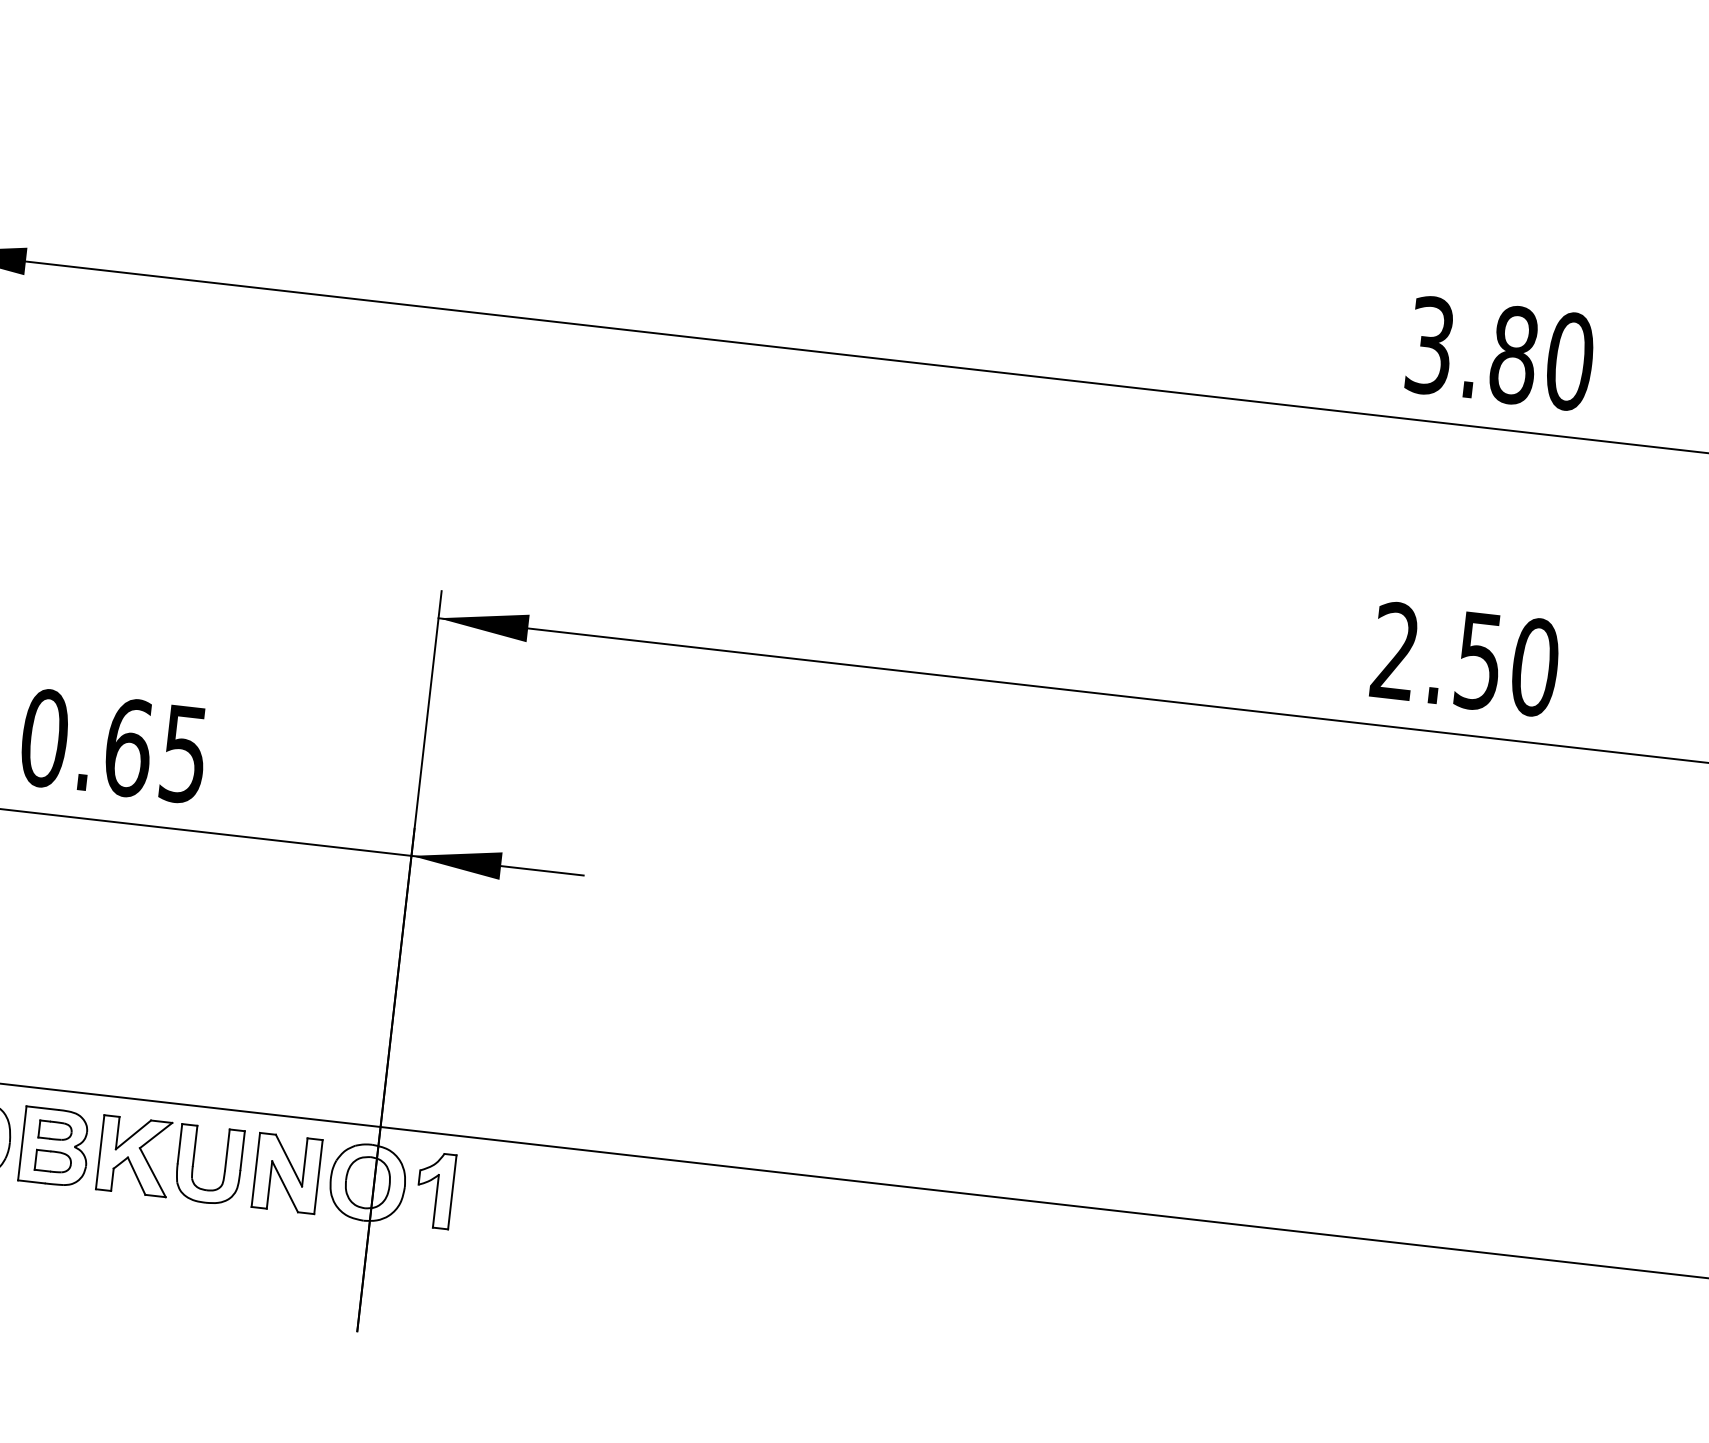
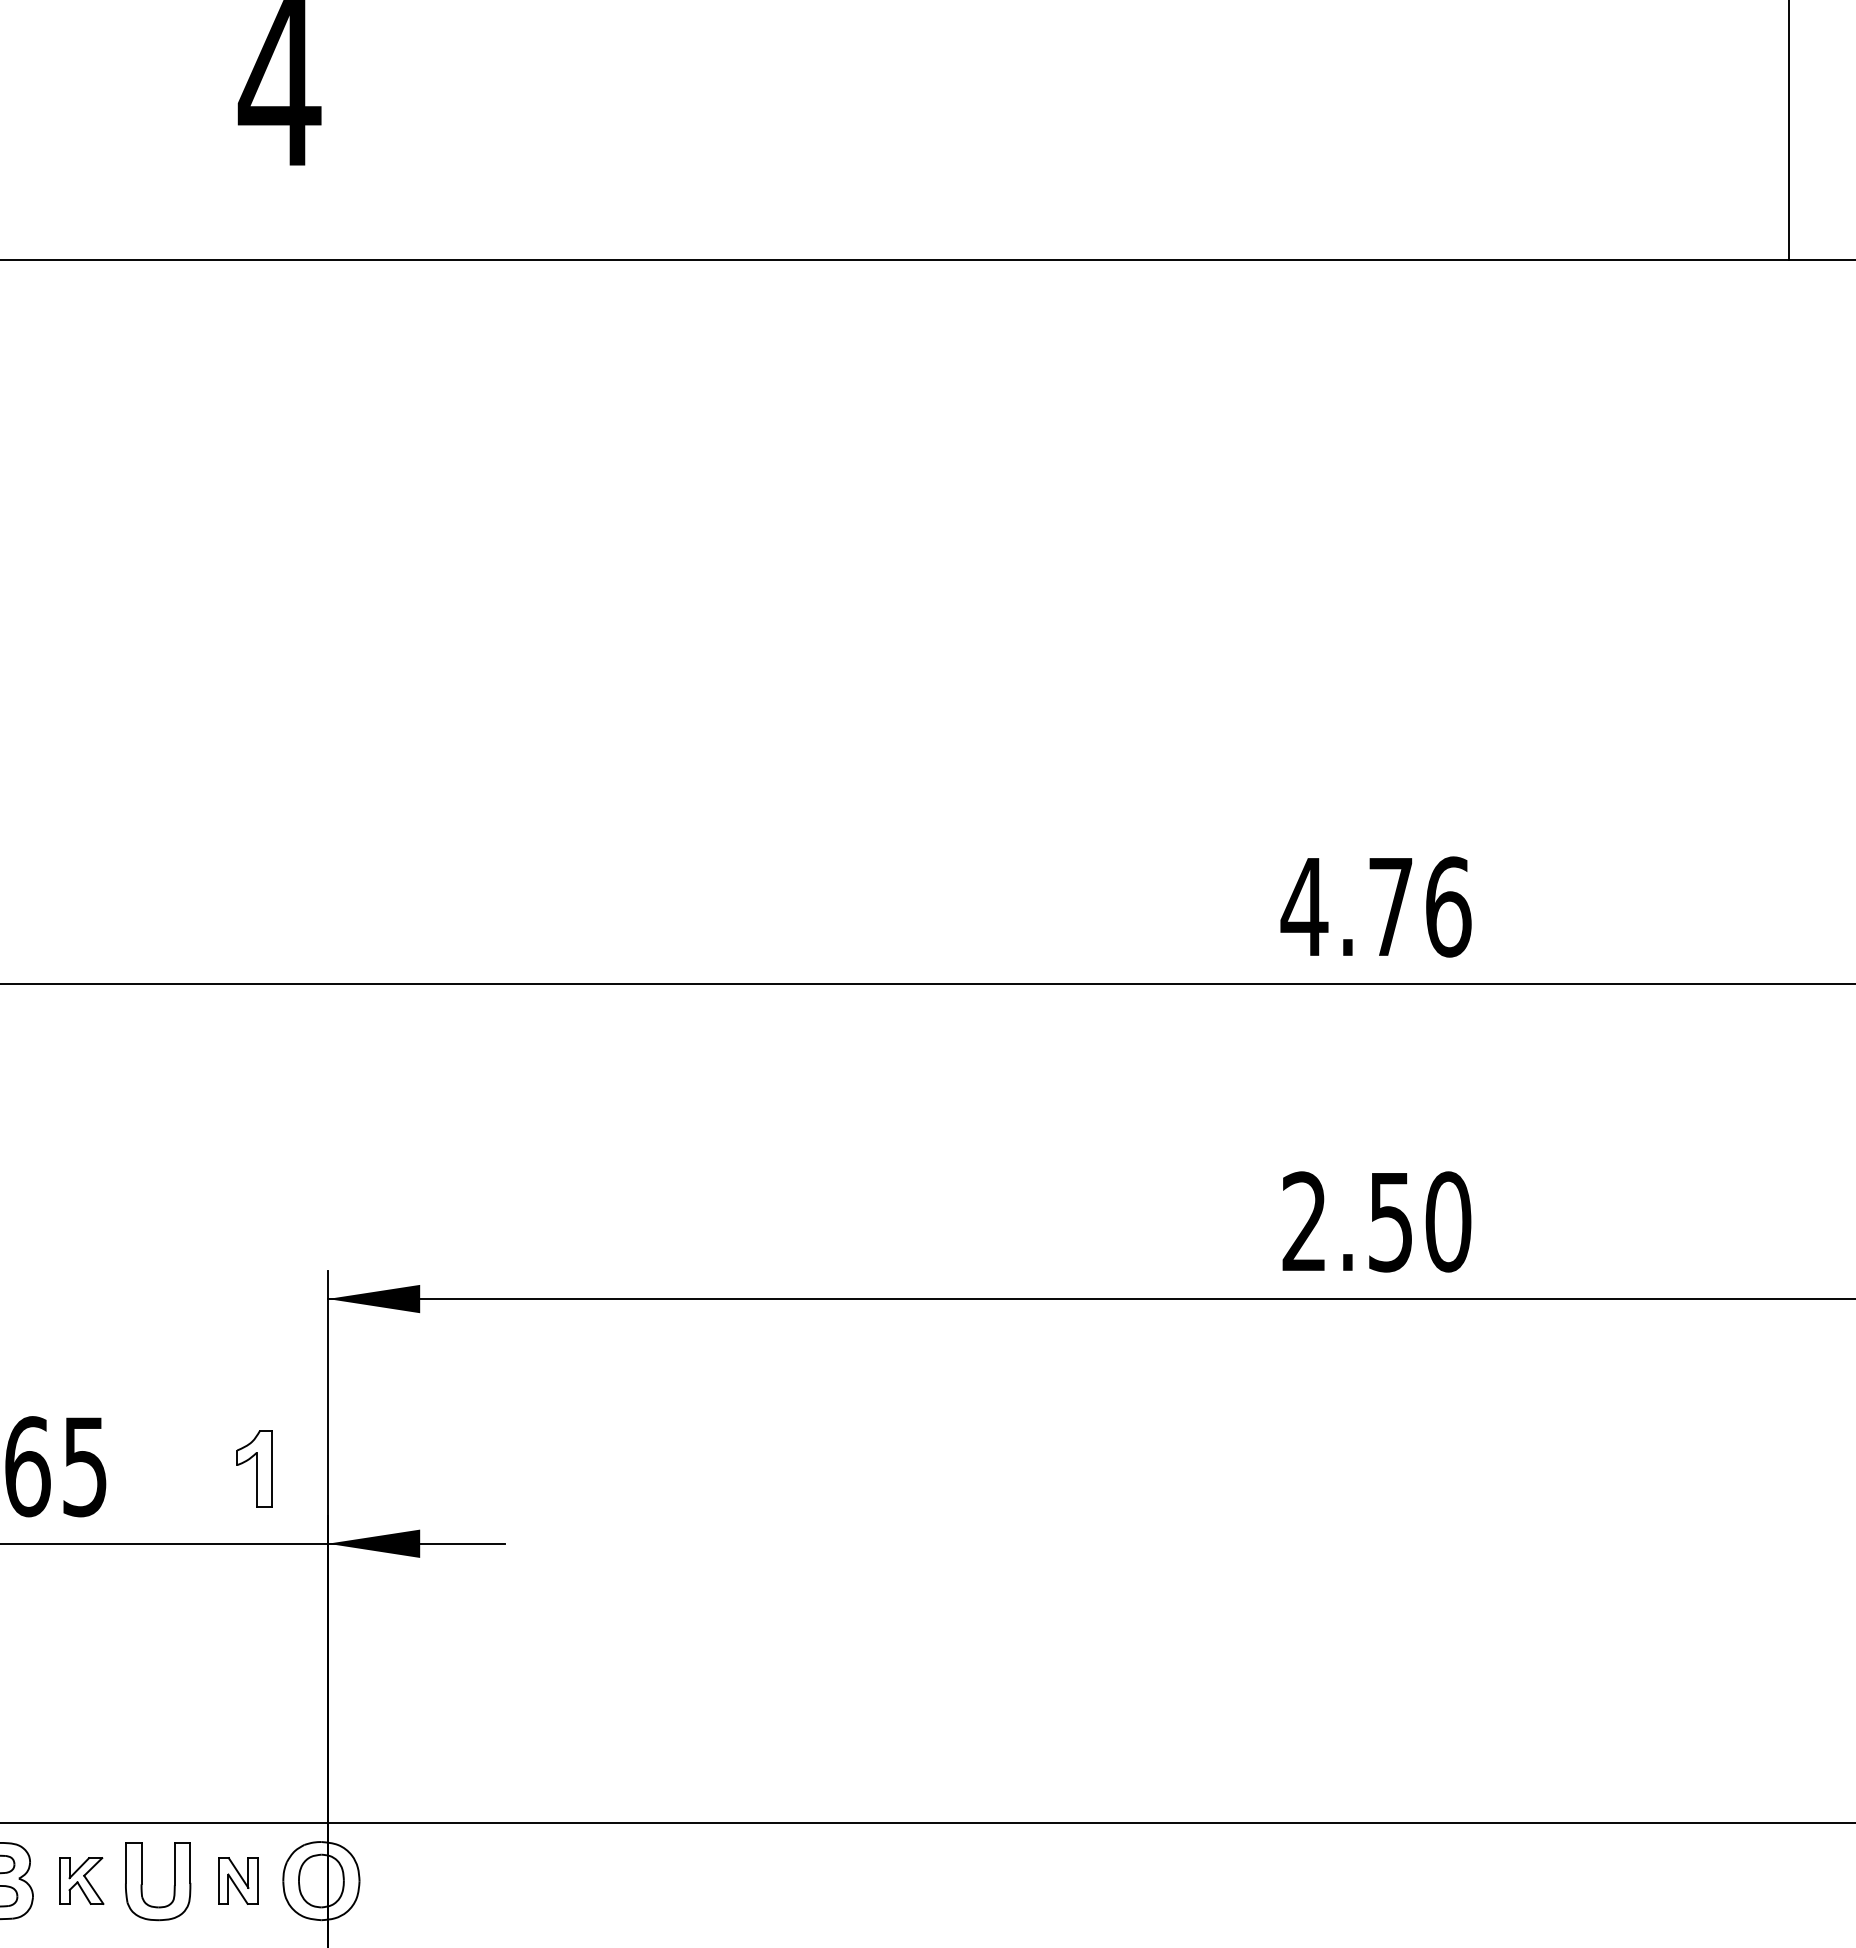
text: (1499, 353) -> (1375, 906), 3.80 -> 4.76
part: (134, 1155) -> (81, 1880), size x0.6
part: (287, 1172) -> (238, 1880), size x0.6
part: (435, 1189) -> (254, 1468), moved

